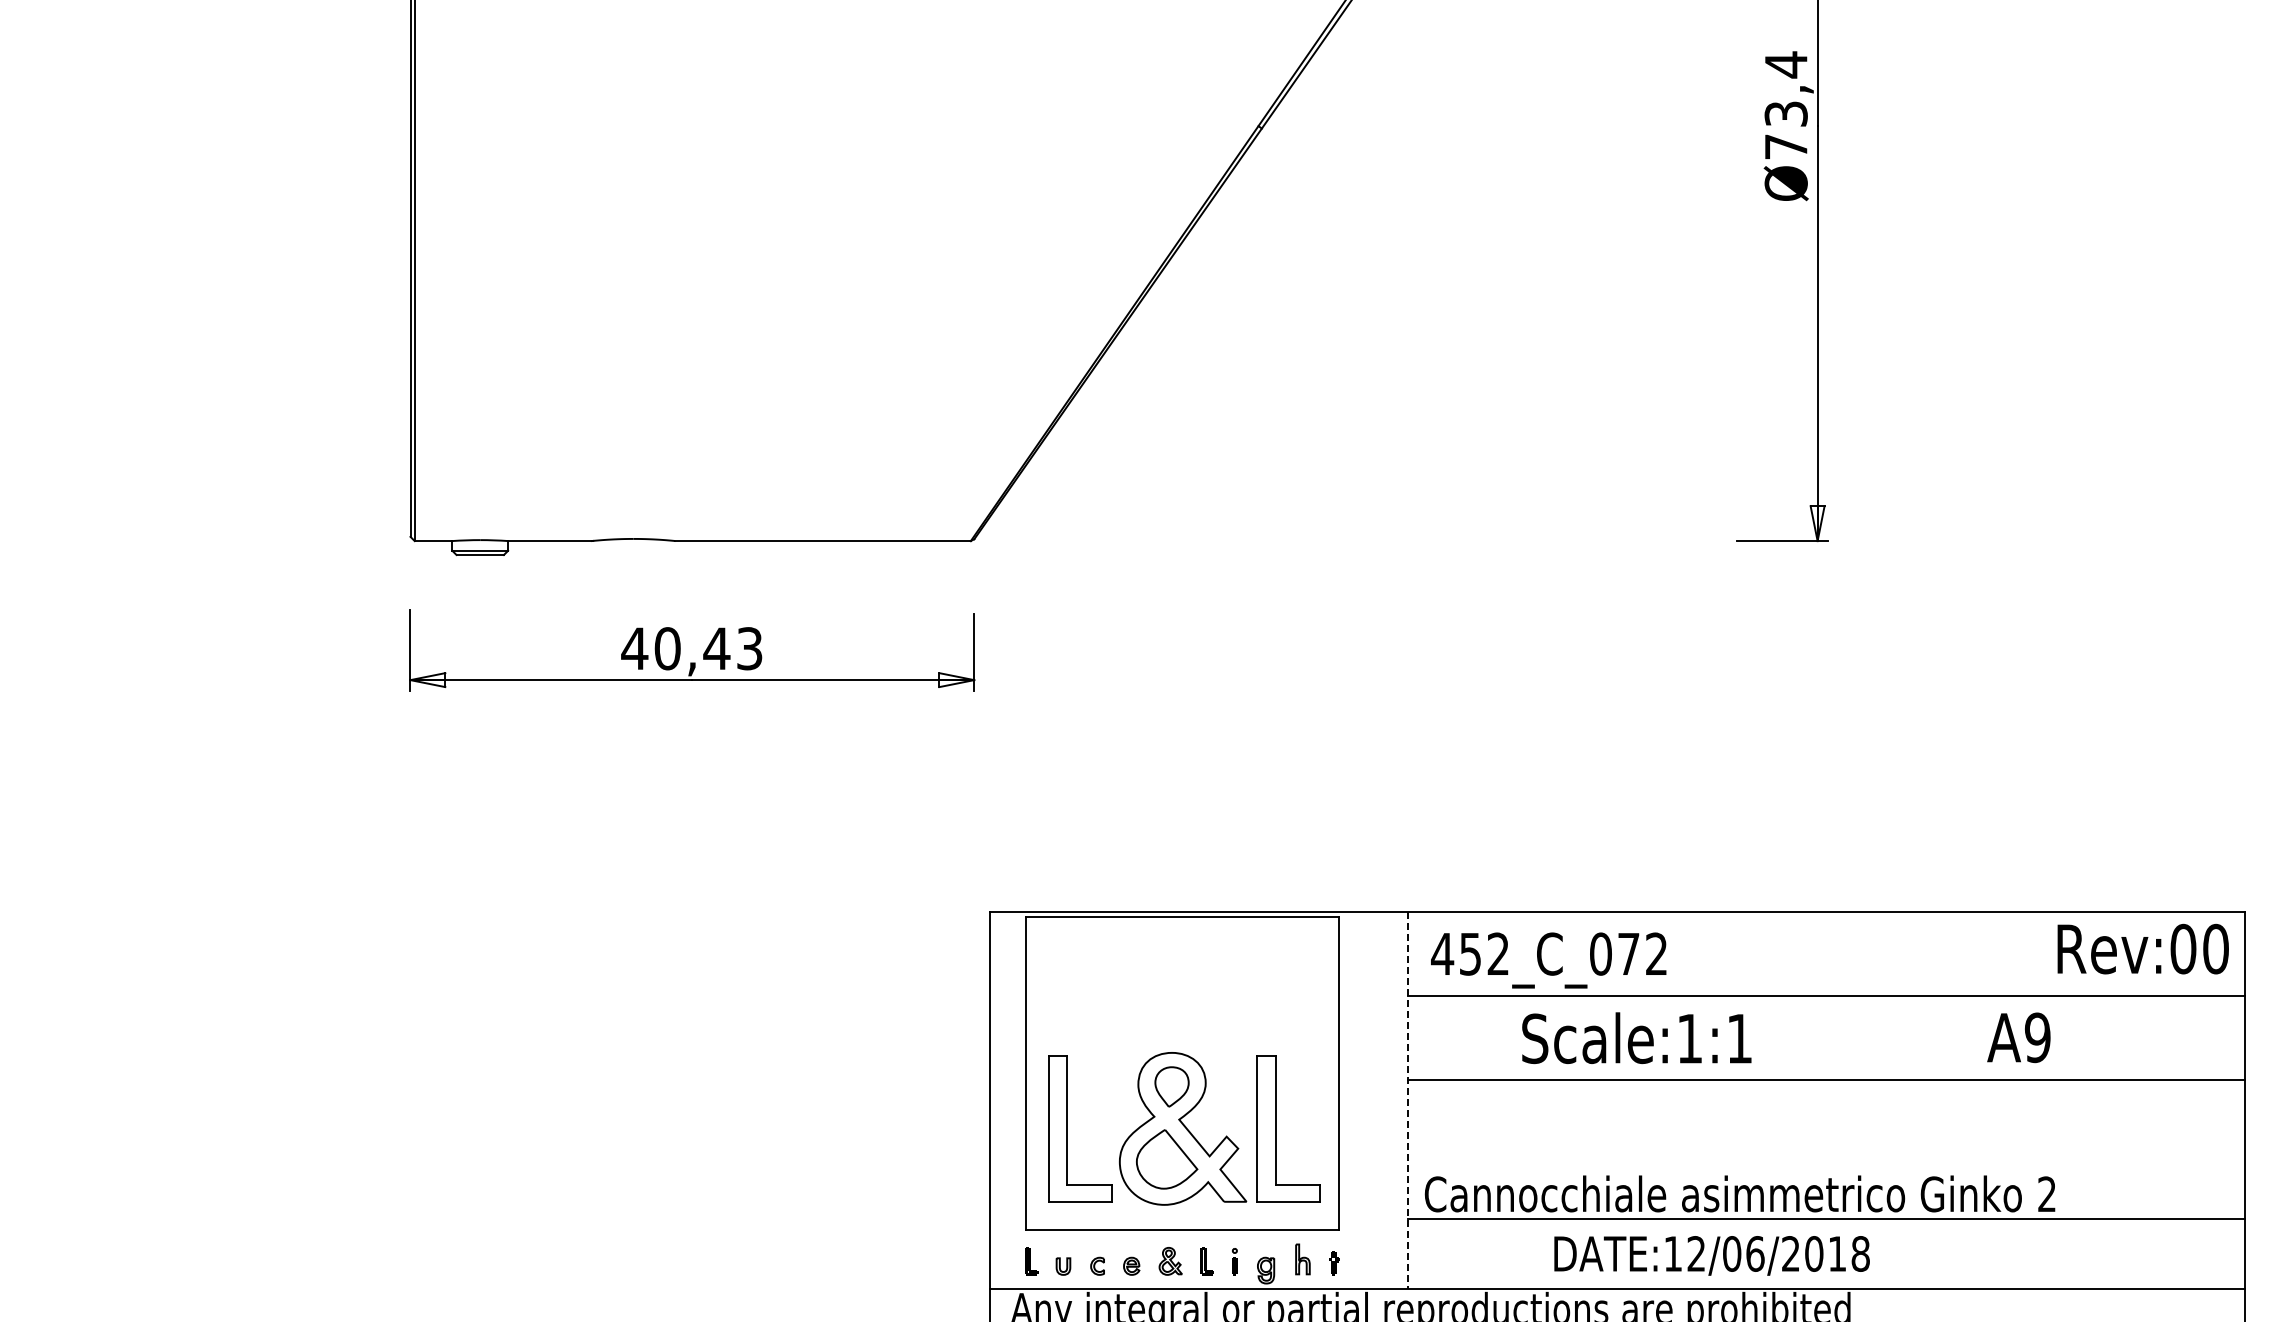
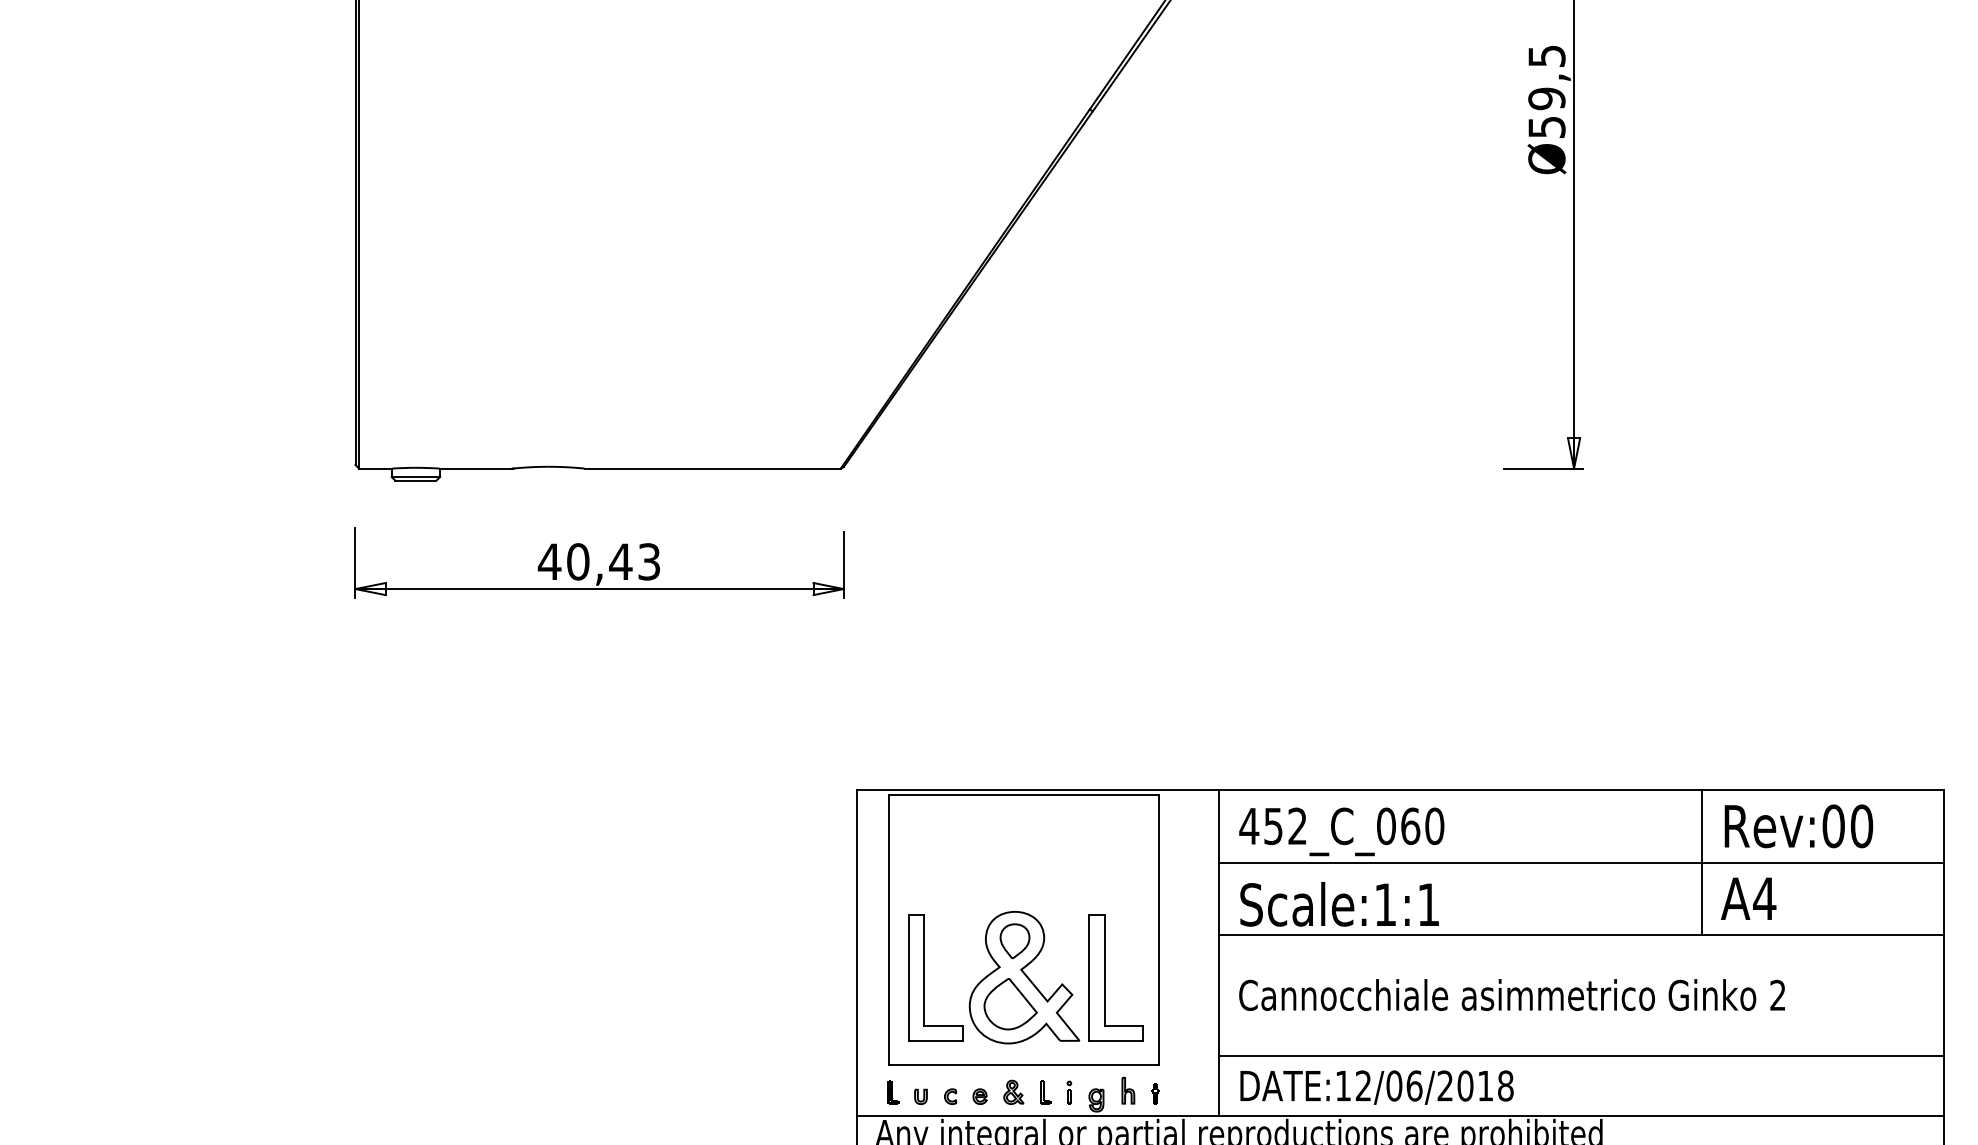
text: (1785, 105) -> (1546, 91), Ø73,4 -> Ø59,5
text: (2142, 948) -> (1798, 825), moved
text: (1642, 953) -> (1422, 825), 452_C_072 -> 452_C_060
line: (1965, 995) -> (1702, 862), added
text: (2037, 1037) -> (1764, 898), A9 -> A4
text: (1636, 1038) -> (1339, 904), moved
line: (1408, 1101) -> (1219, 953), dashed -> solid
text: (1739, 1193) -> (1511, 994), moved
text: (1711, 1255) -> (1376, 1087), moved

